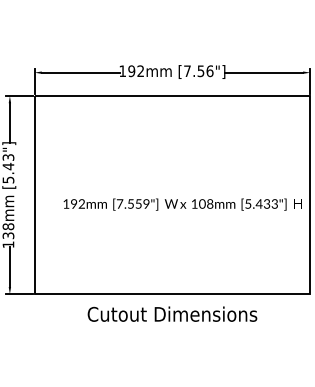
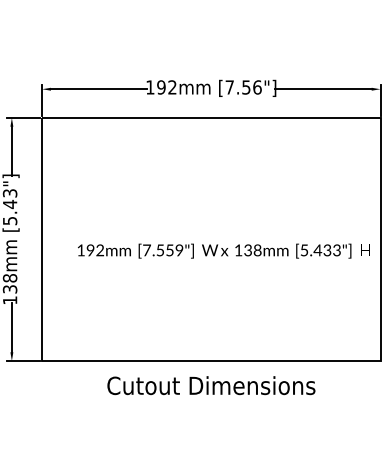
text: (201, 204) -> (247, 250), 108mm -> 138mm

